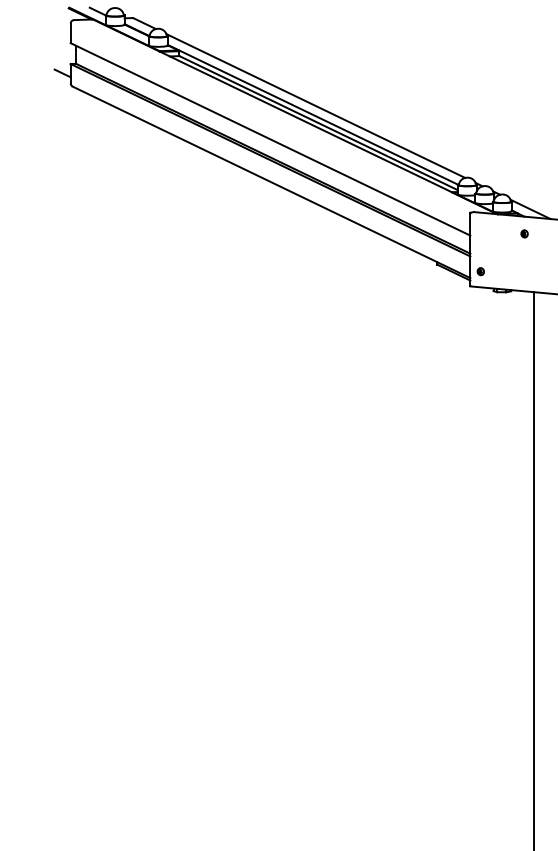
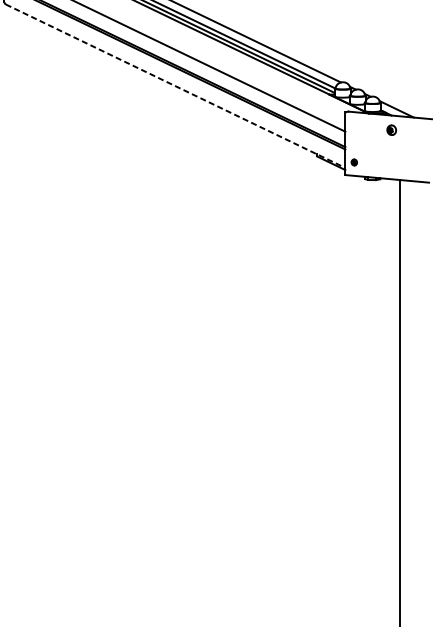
line: (271, 182) -> (175, 86), solid -> dashed
part: (524, 233) -> (391, 129), size x1.6

